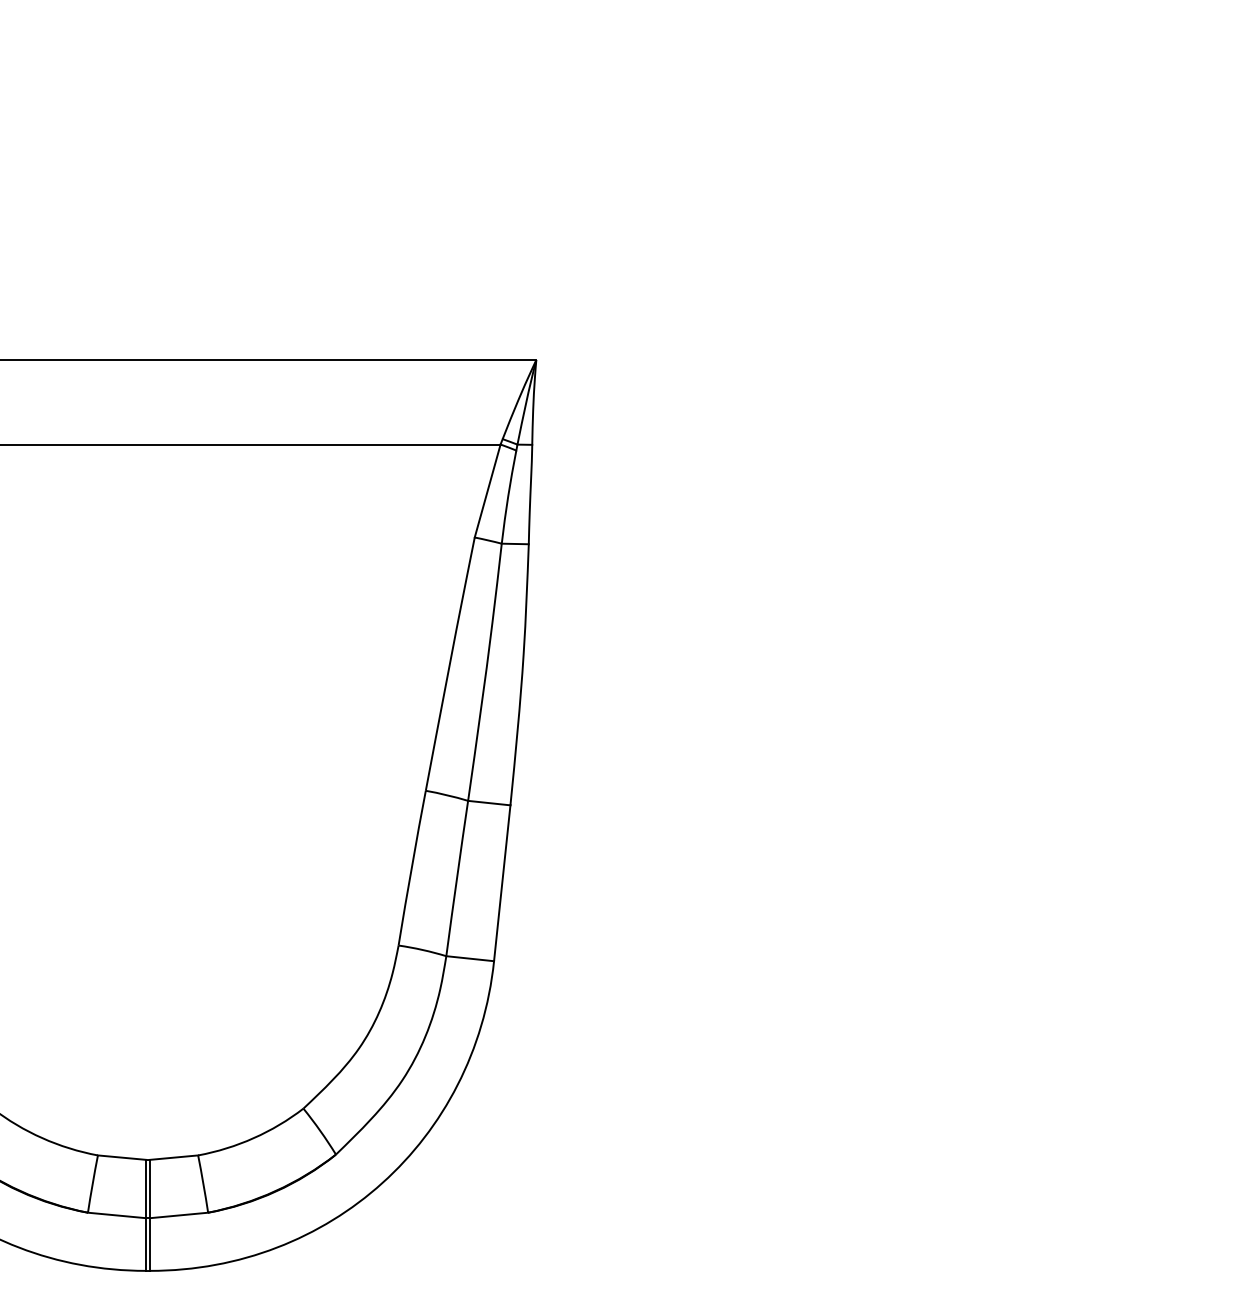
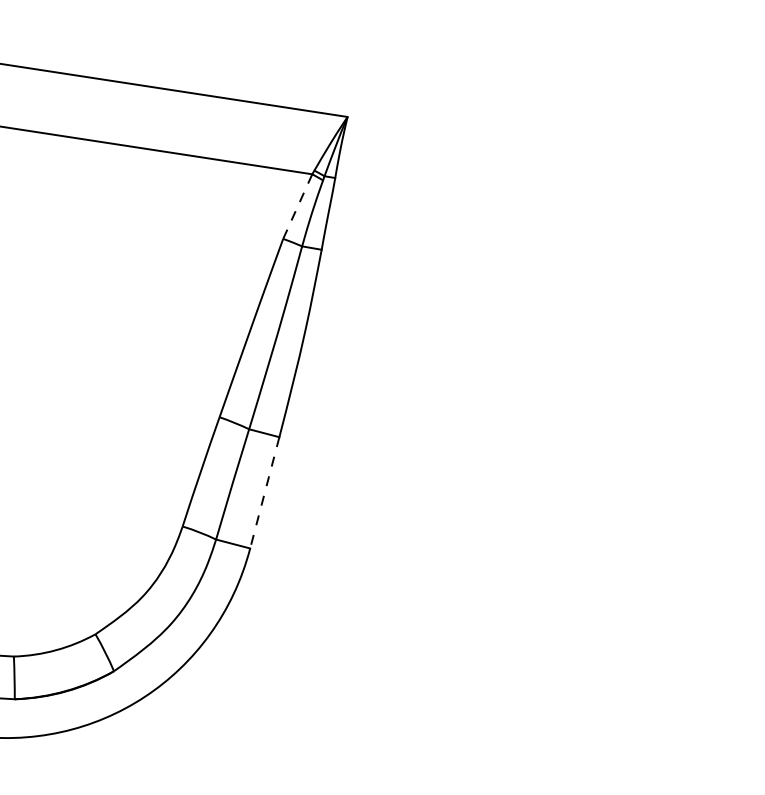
line: (487, 490) -> (297, 206), solid -> dashed
line: (502, 883) -> (264, 493), solid -> dashed

